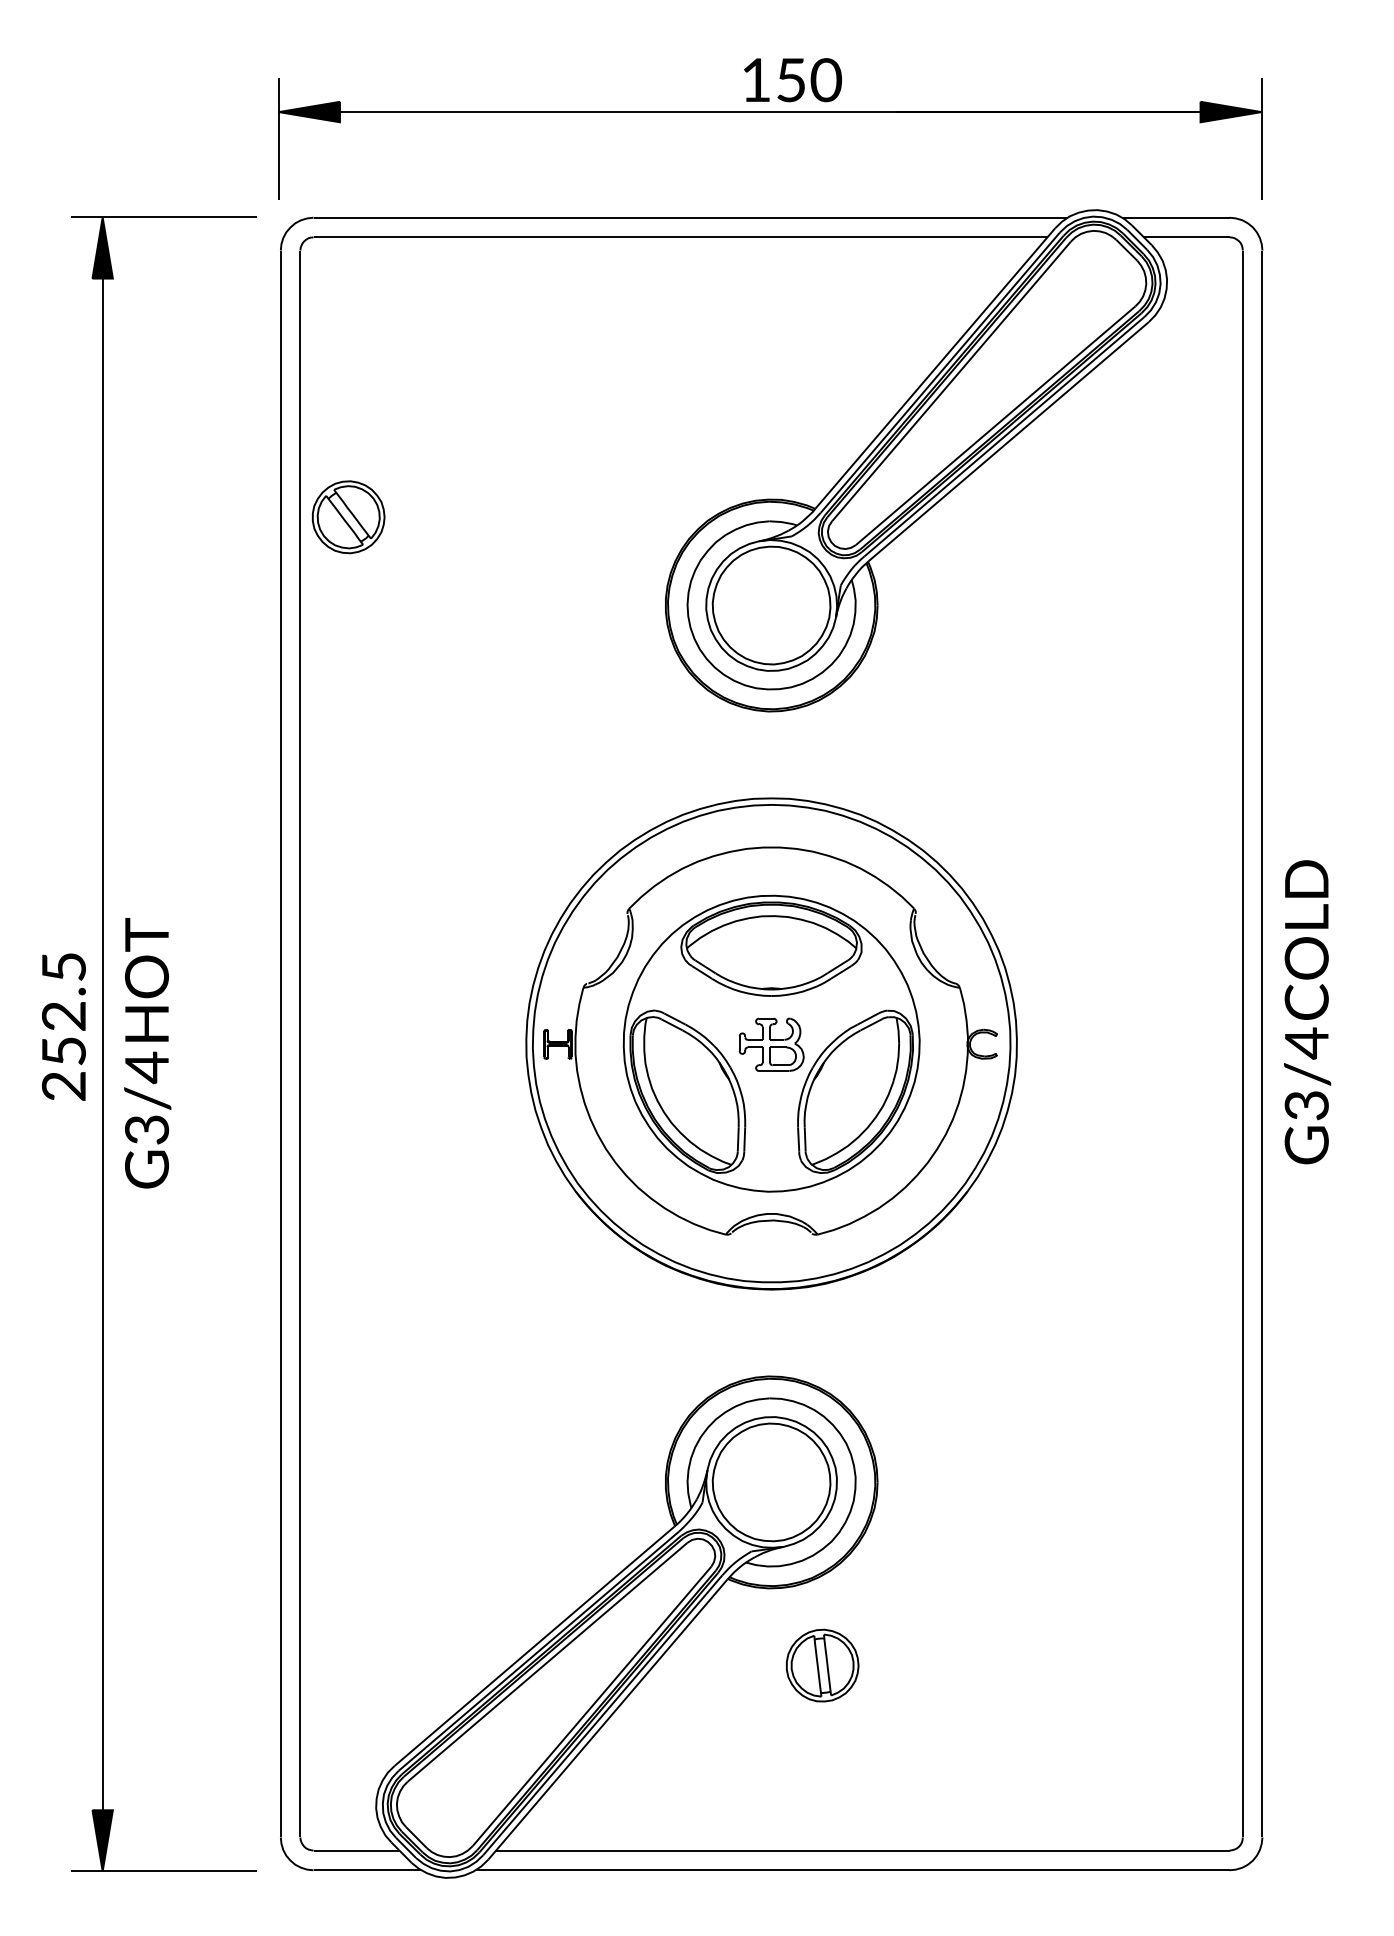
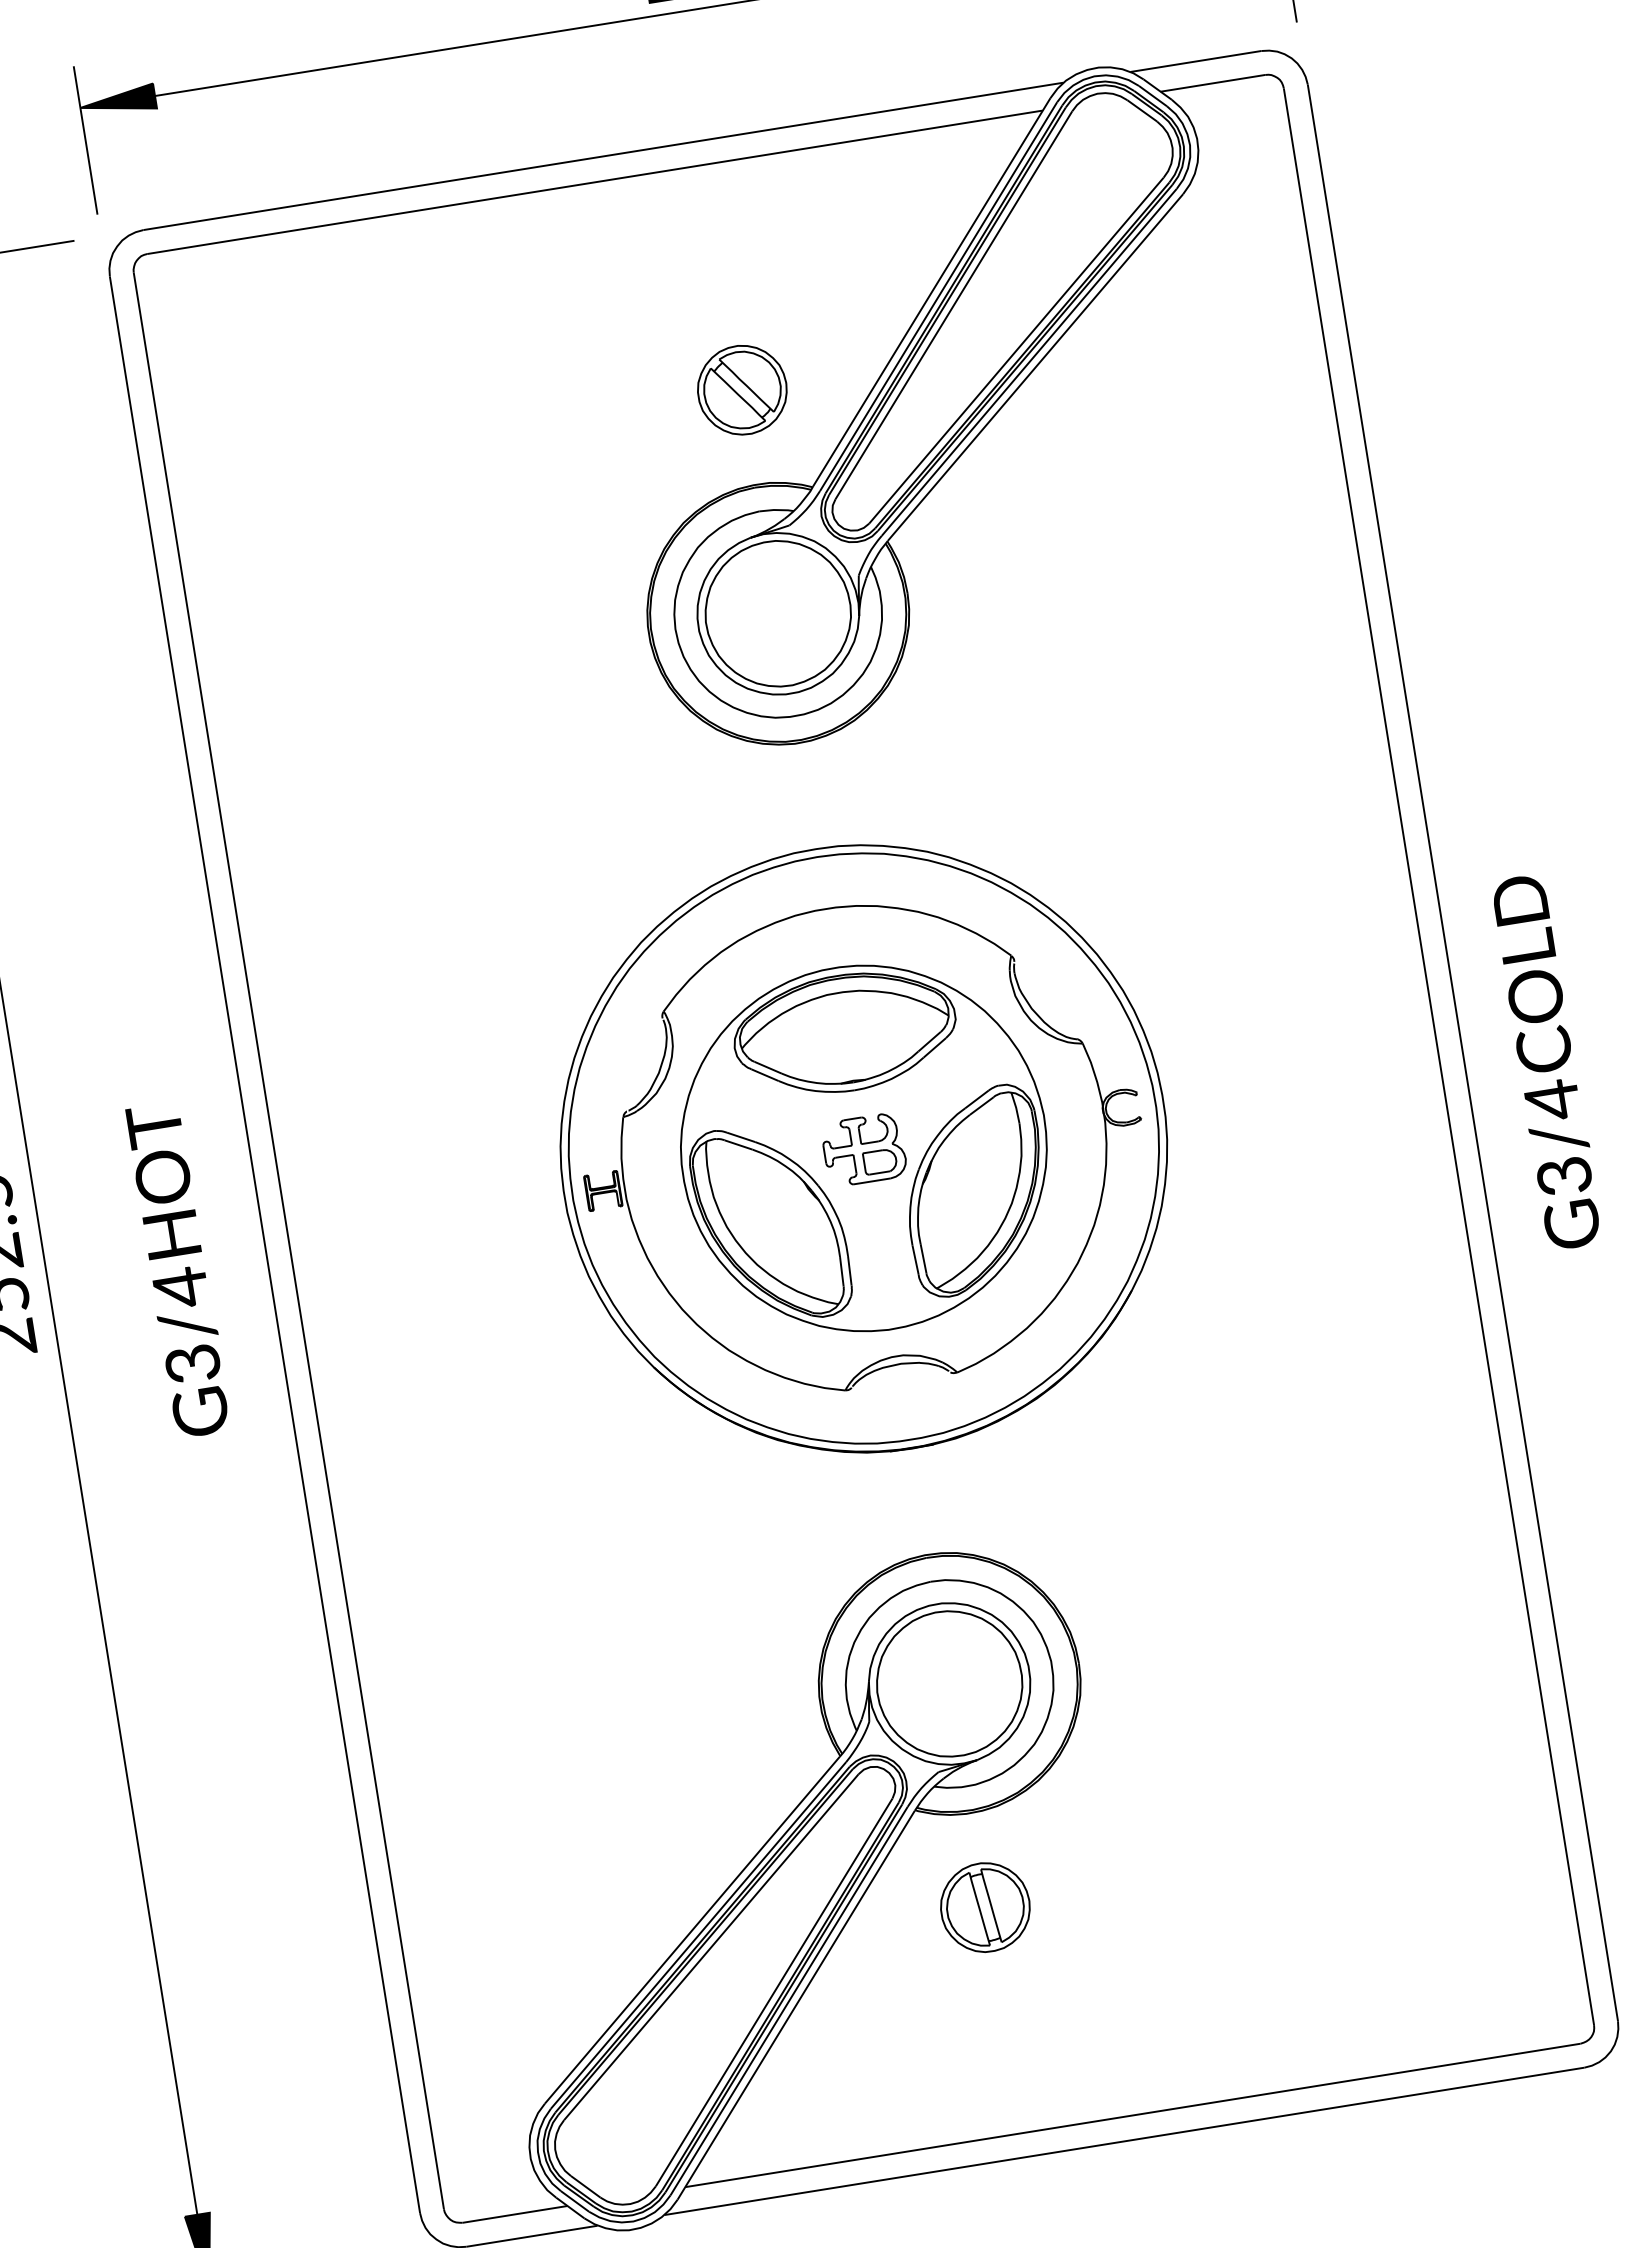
part: (348, 517) -> (742, 390), moved
part: (1307, 1012) -> (1547, 1062), moved
part: (147, 1053) -> (178, 1270), moved
part: (822, 1665) -> (985, 1907), moved

